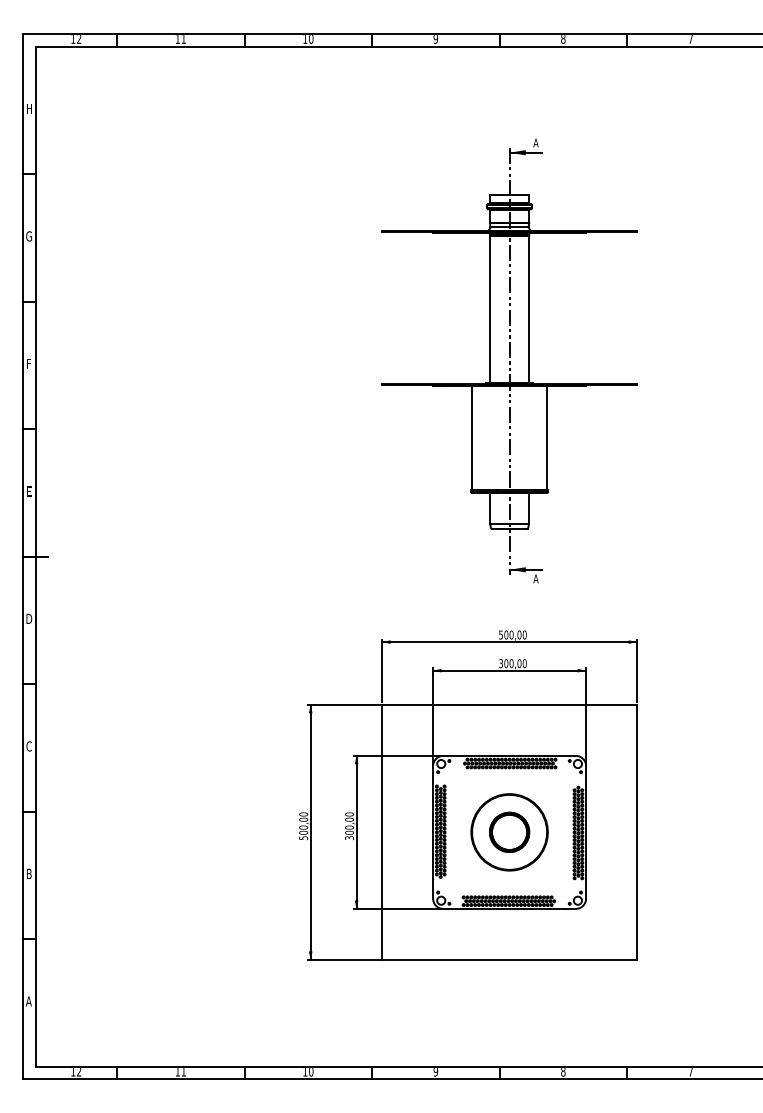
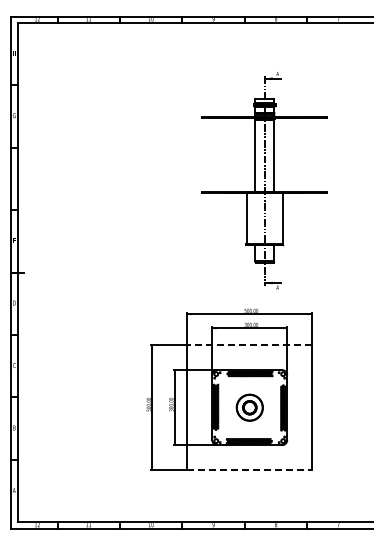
part: (509, 360) -> (264, 180), moved
line: (509, 705) -> (249, 345), solid -> dashed
part: (509, 832) -> (249, 407), size x0.7
line: (511, 960) -> (250, 470), solid -> dashed

